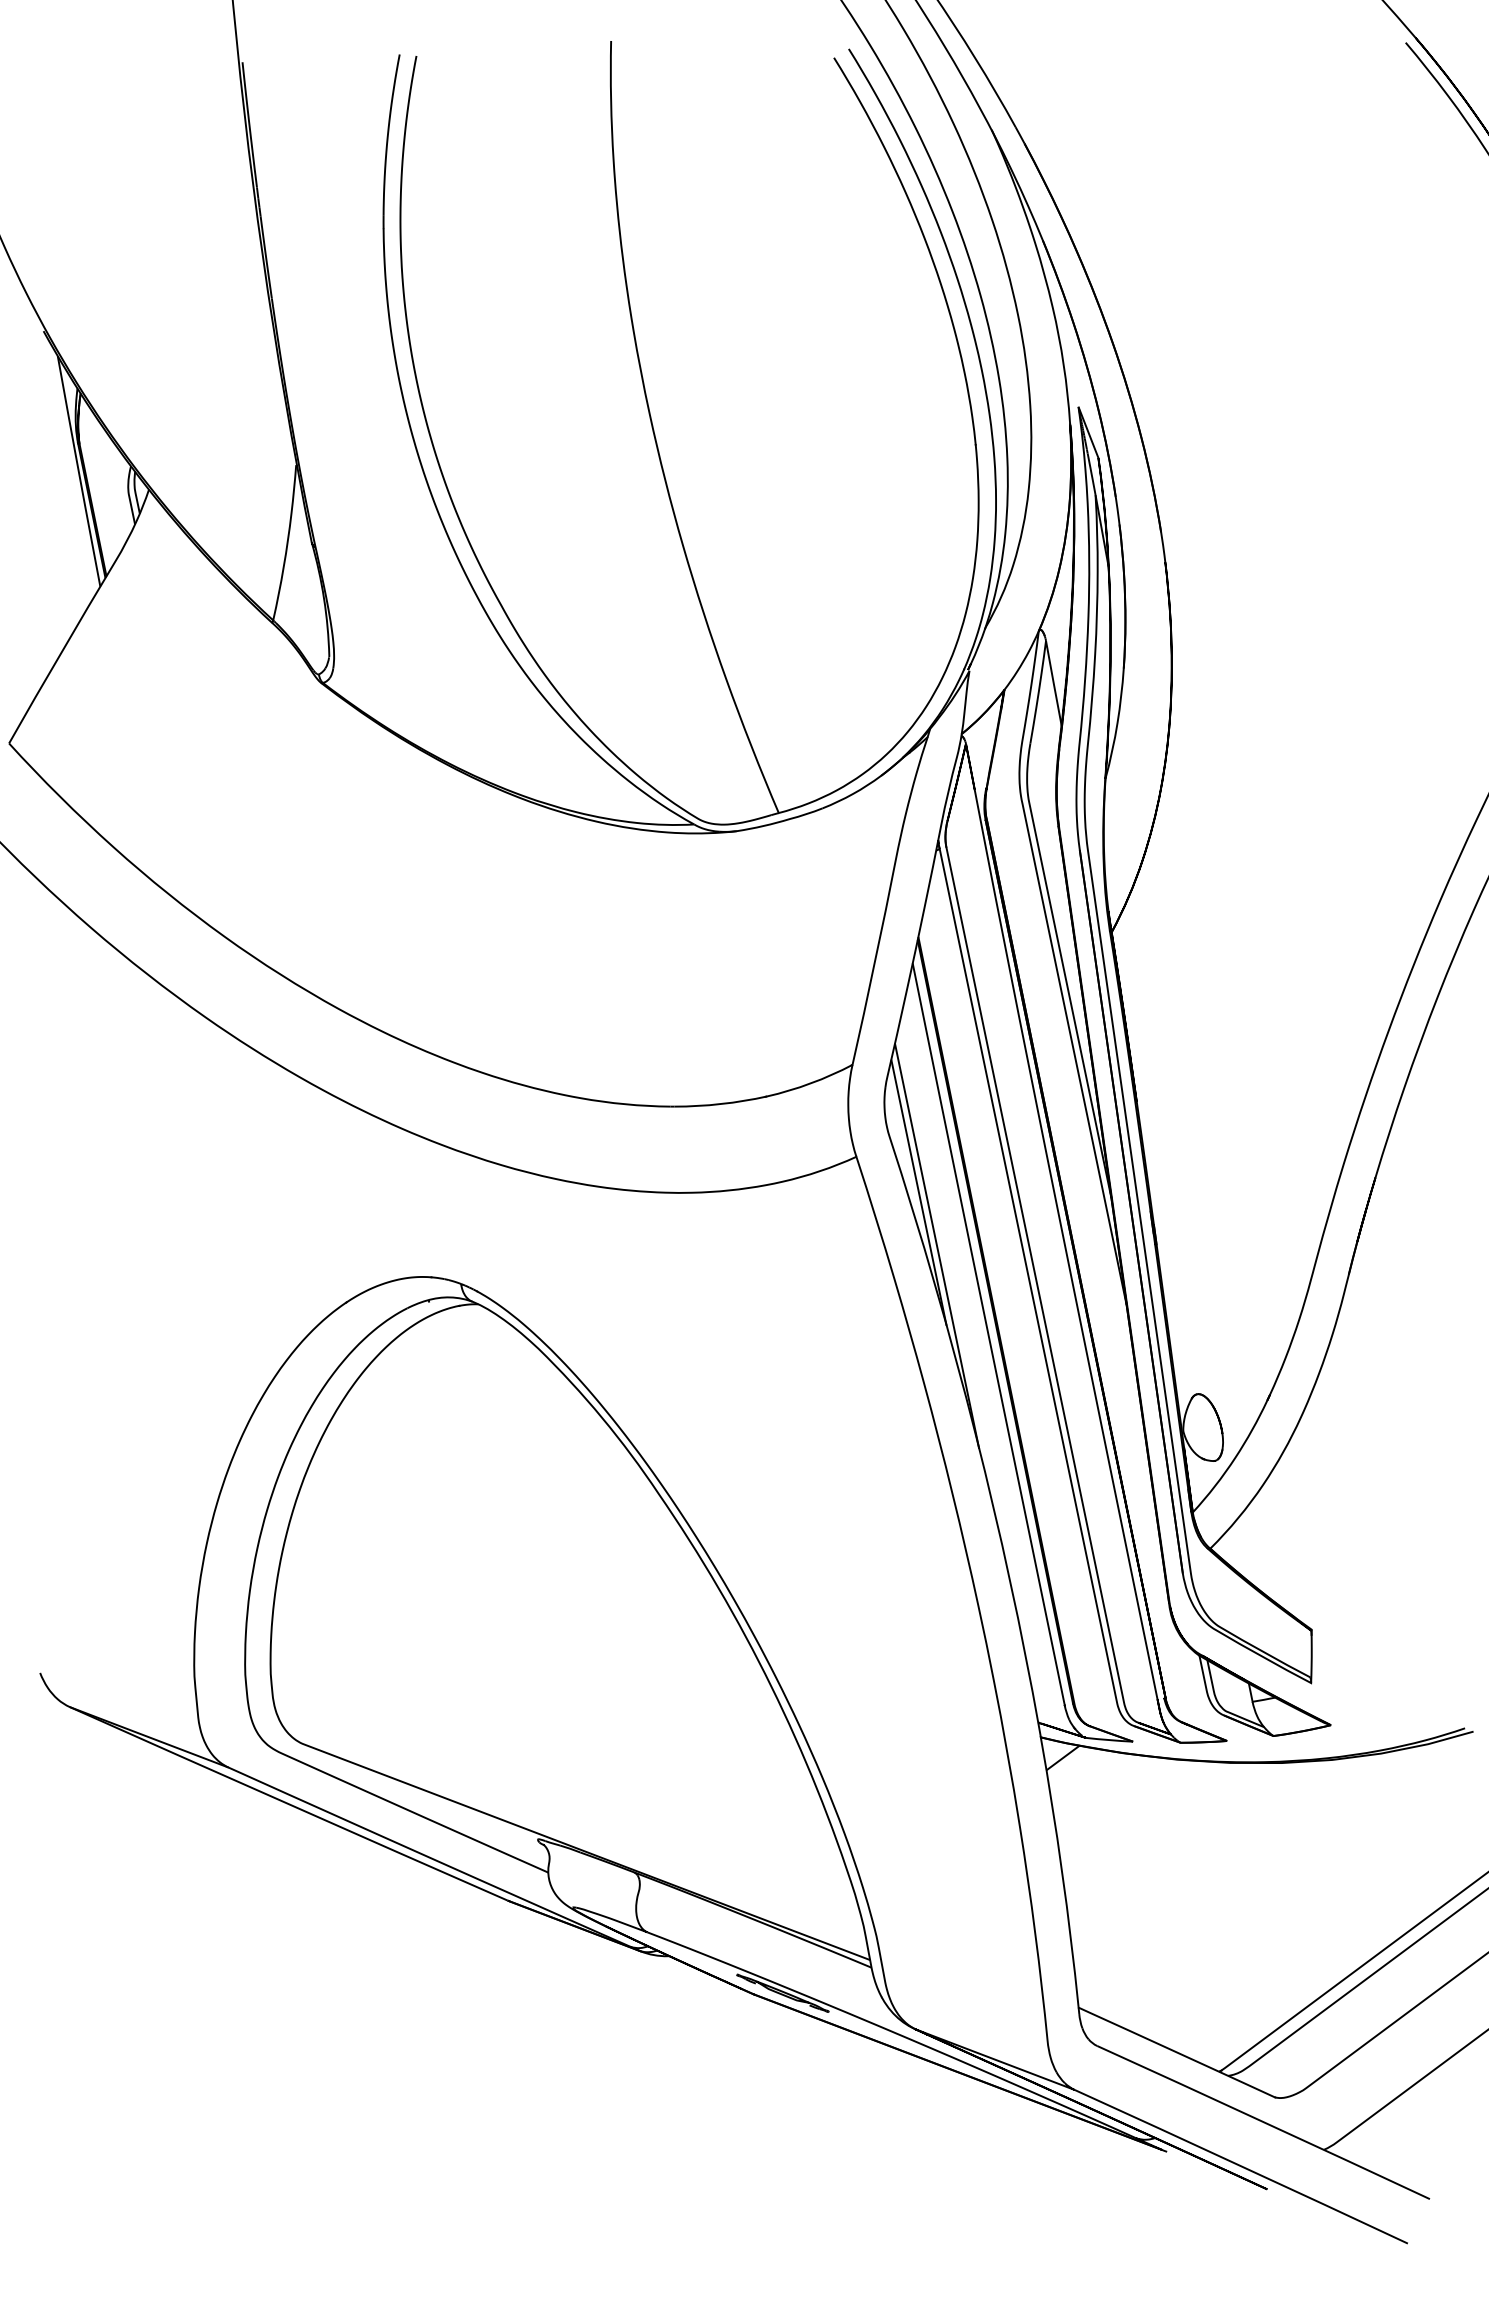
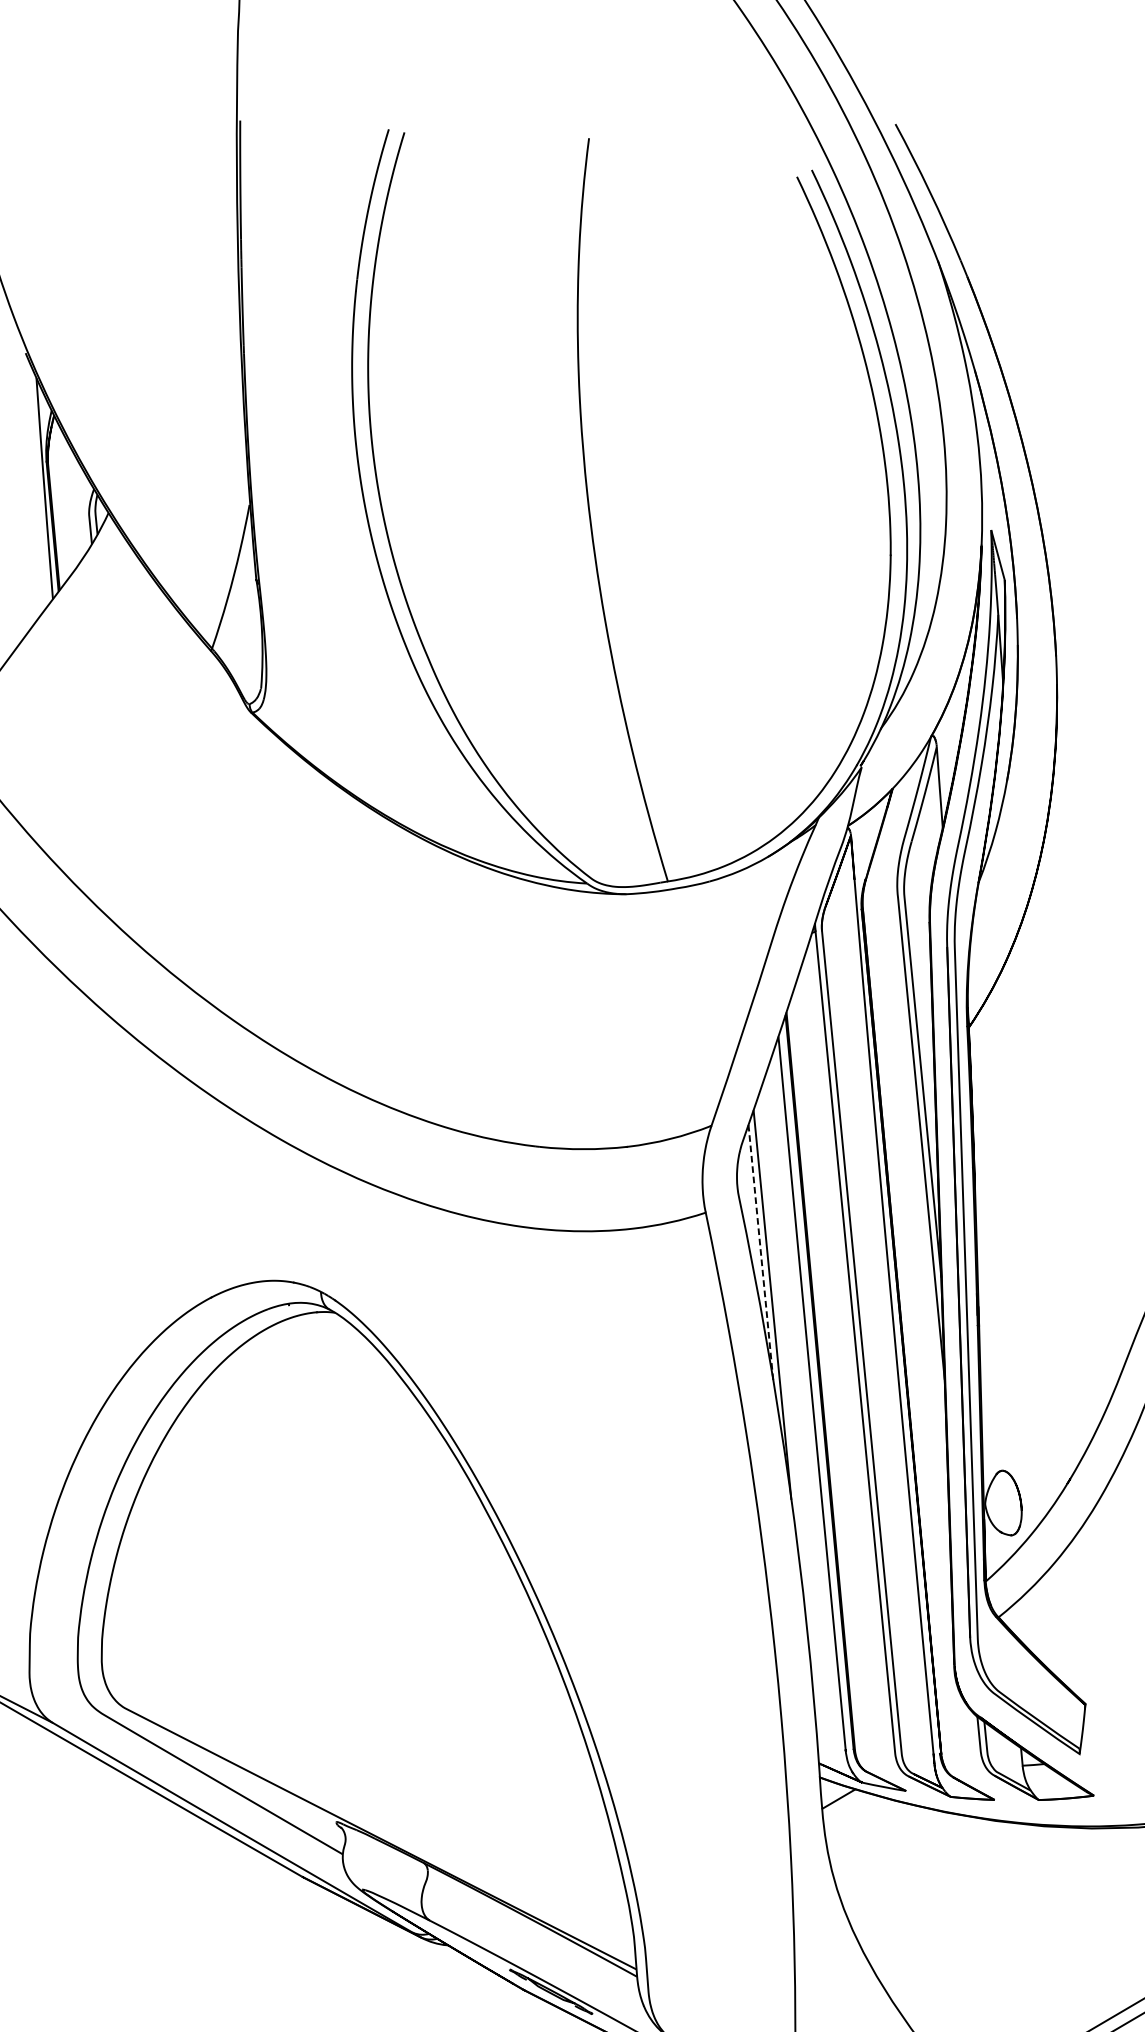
line: (918, 1192) -> (760, 1252), solid -> dashed

